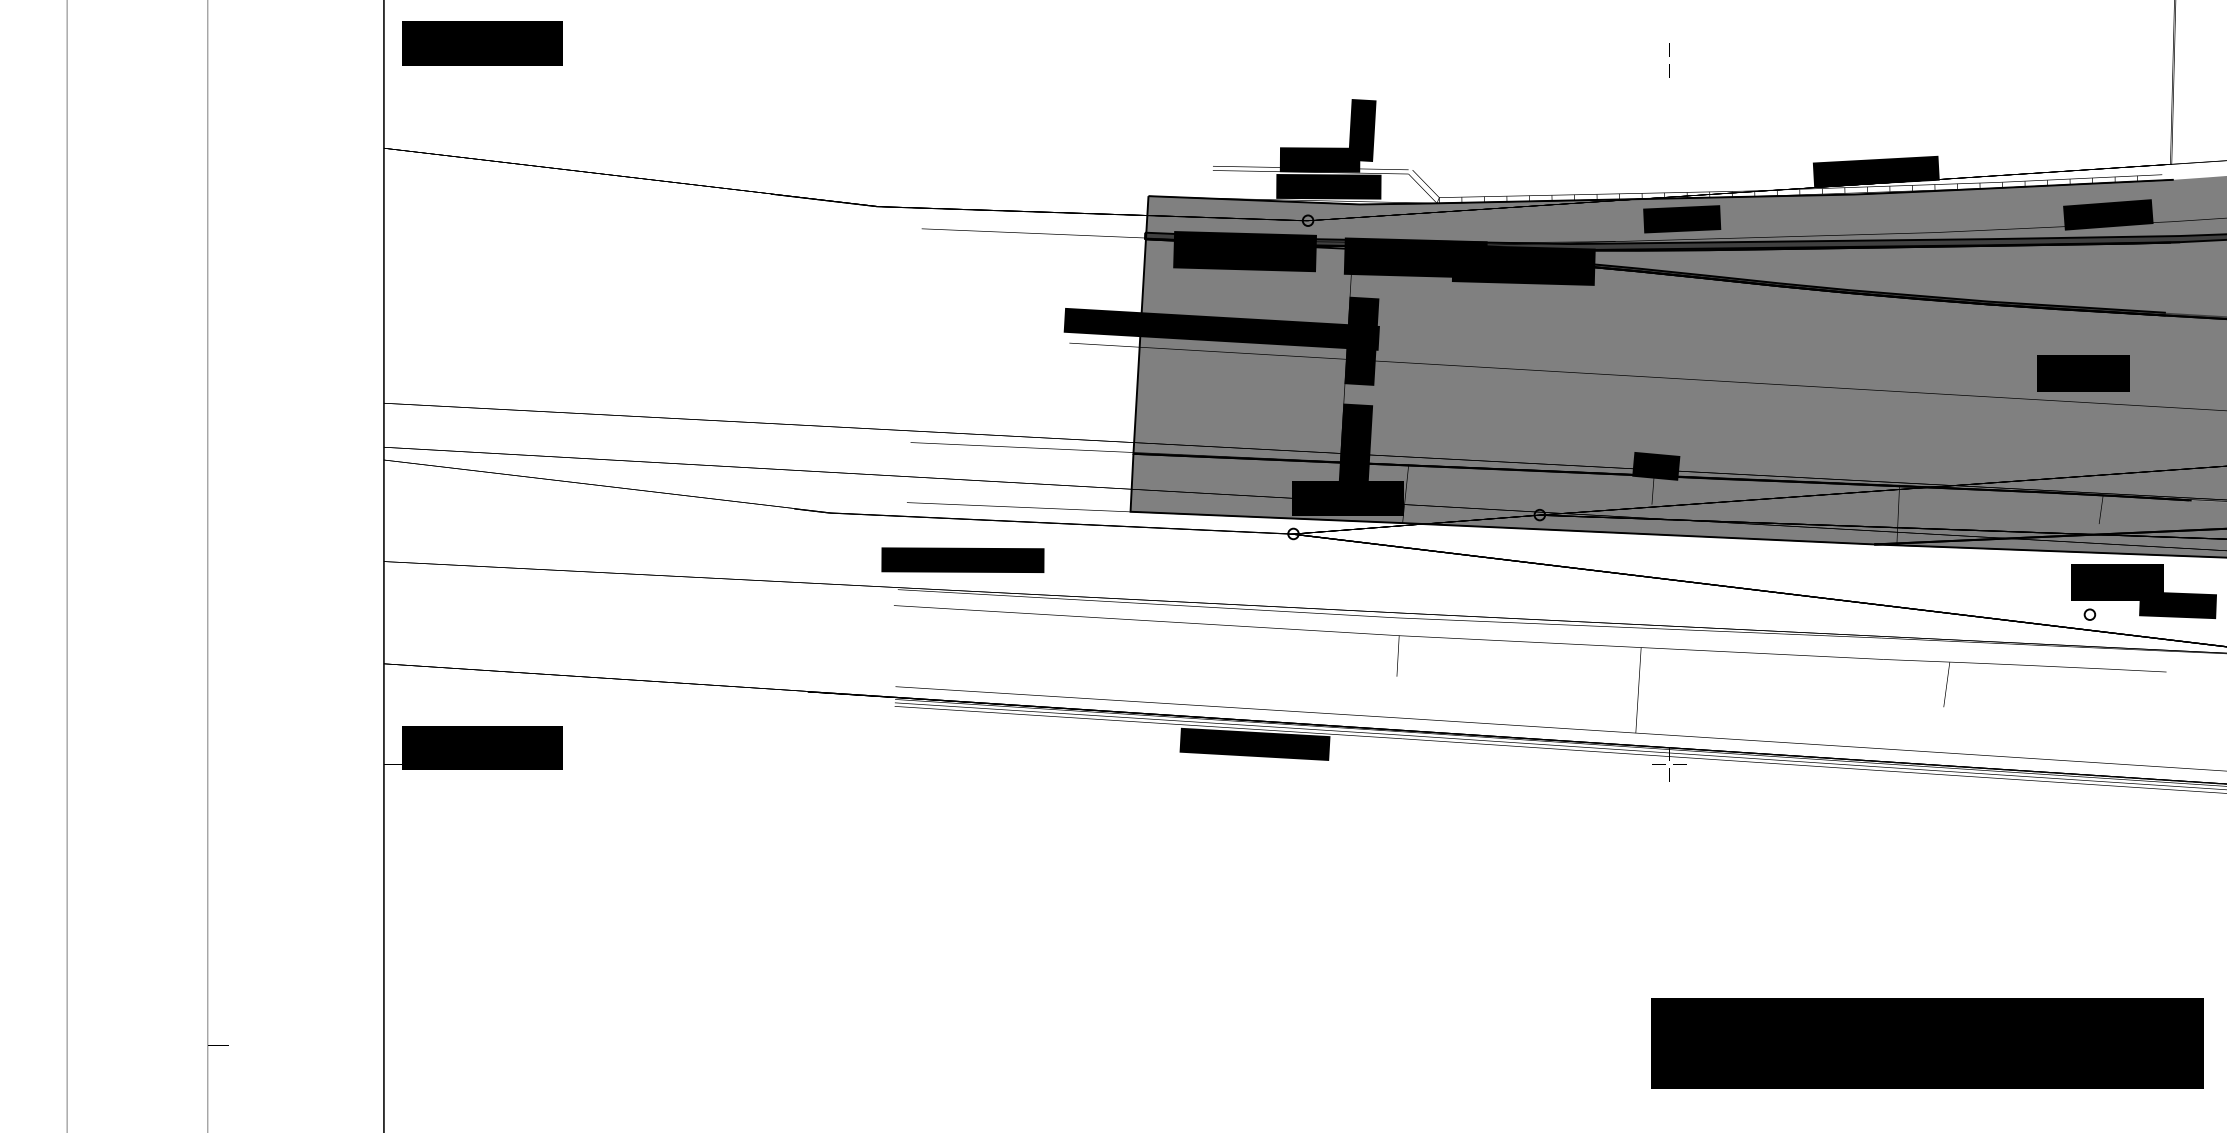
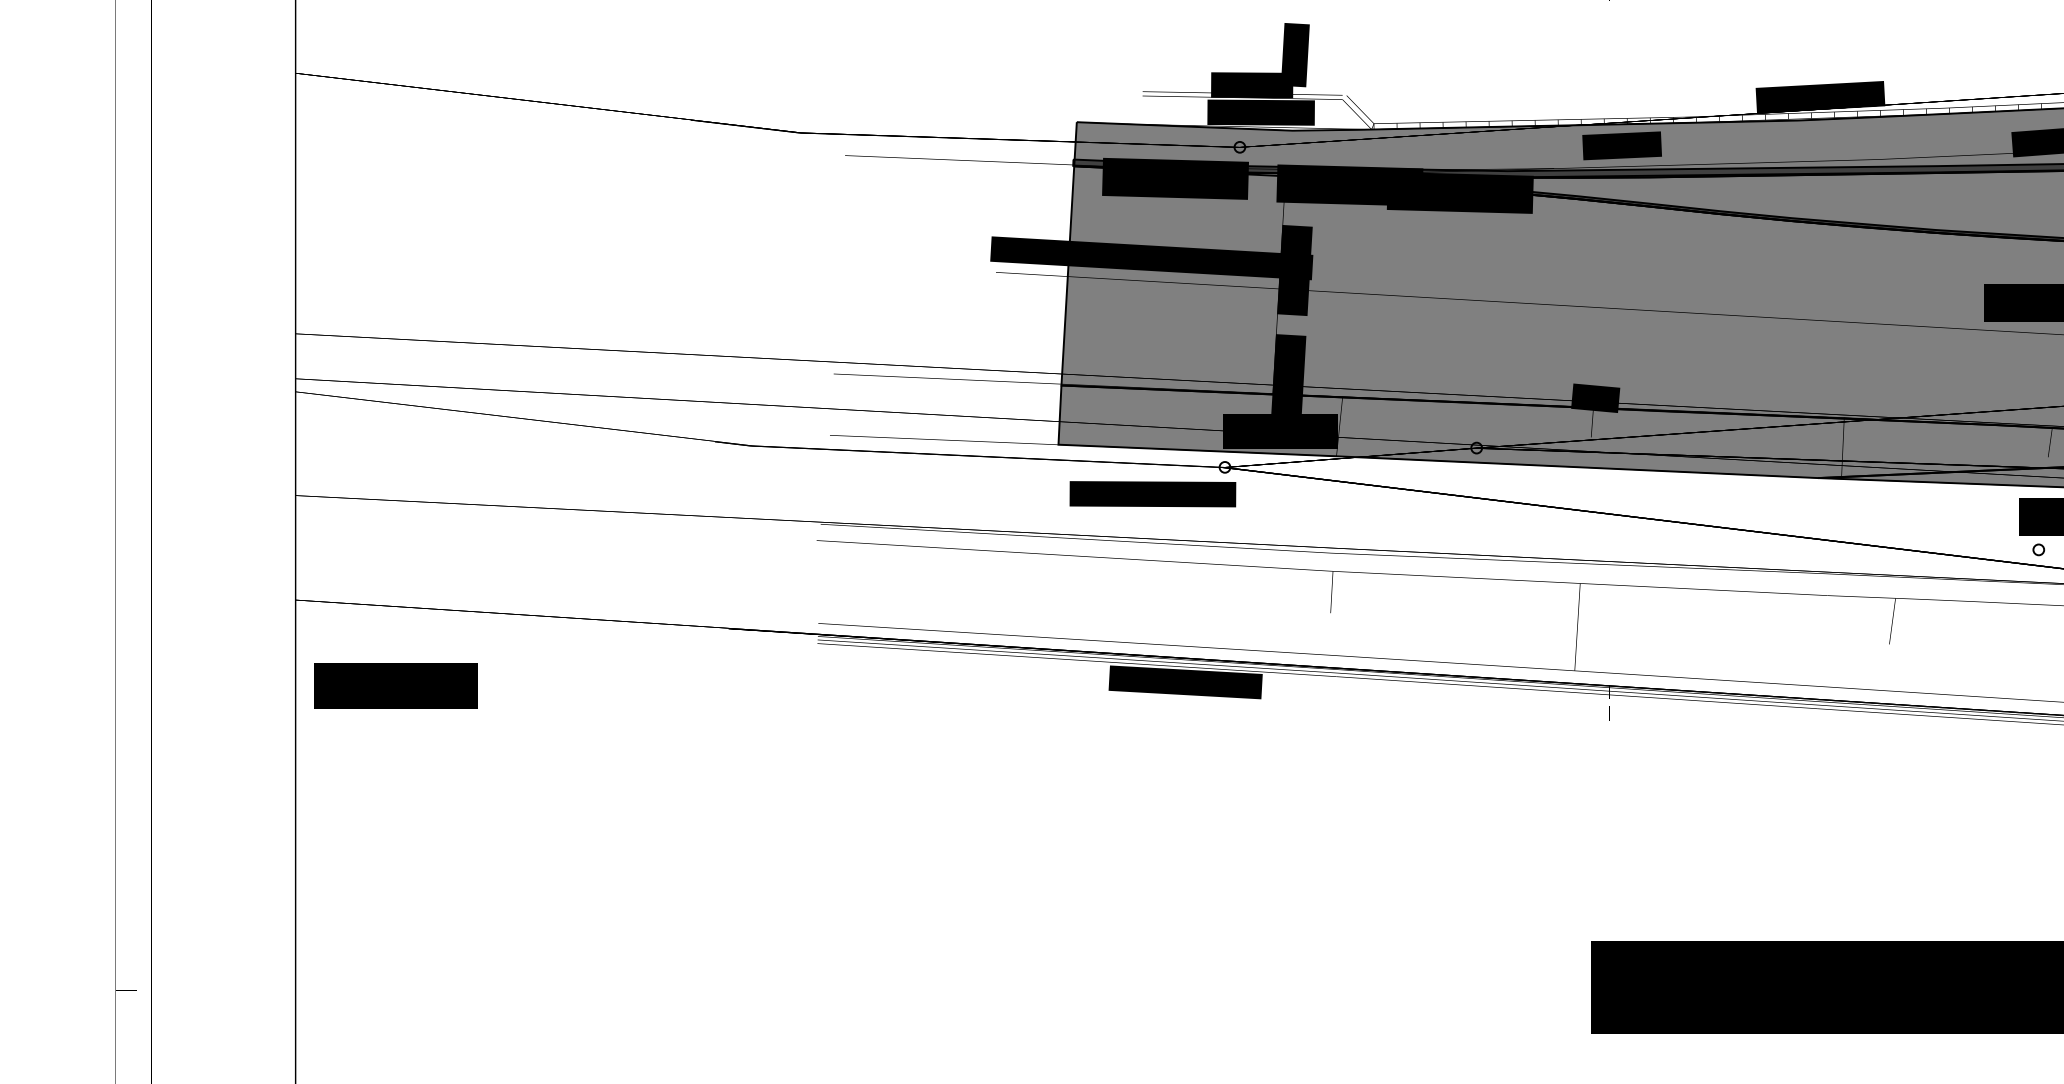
text: (962, 559) -> (1152, 493), moved

